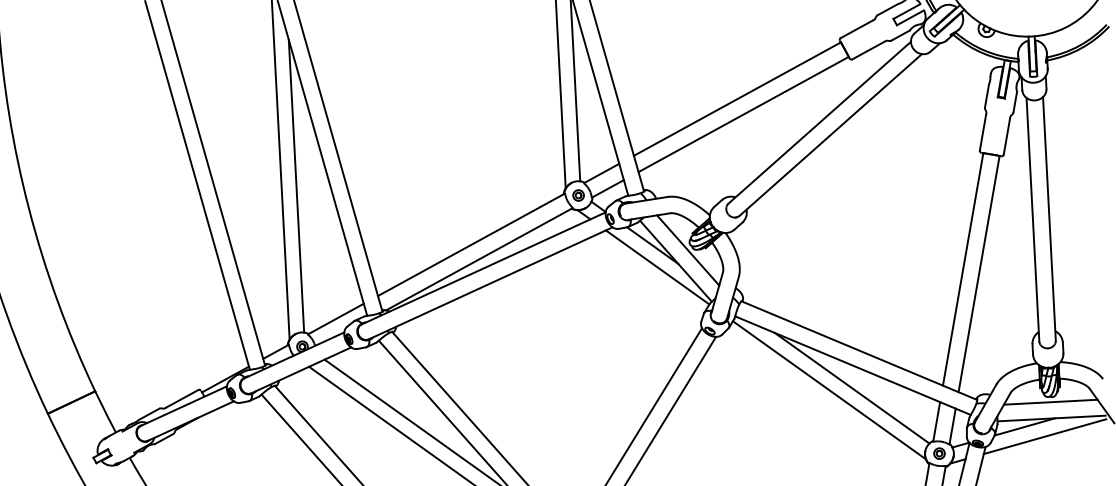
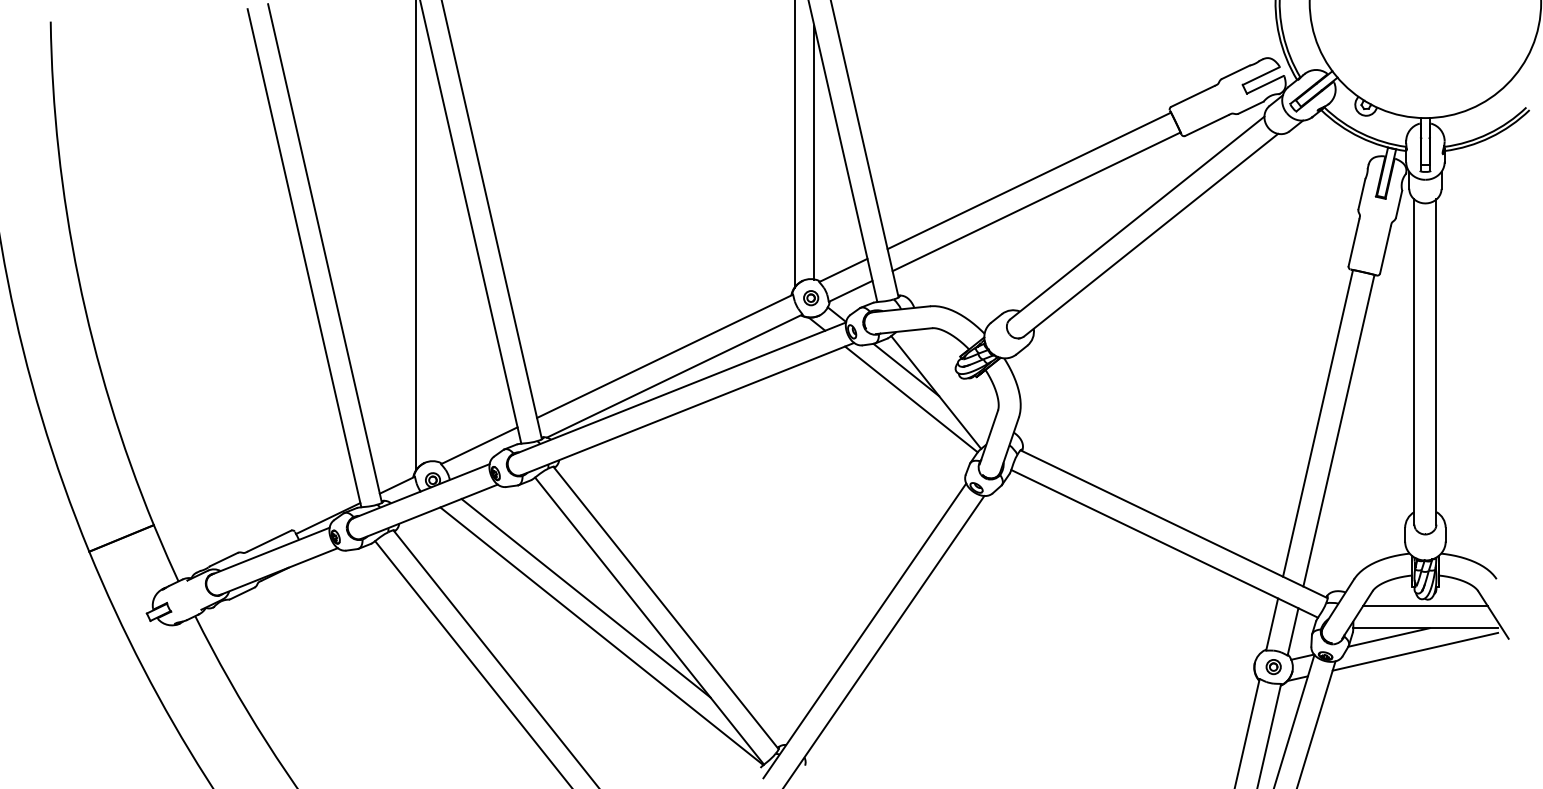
line: (296, 185) -> (436, 265), removed
line: (688, 250) -> (953, 378), removed
line: (851, 387) -> (1161, 573), removed
line: (829, 389) -> (1131, 574), removed

